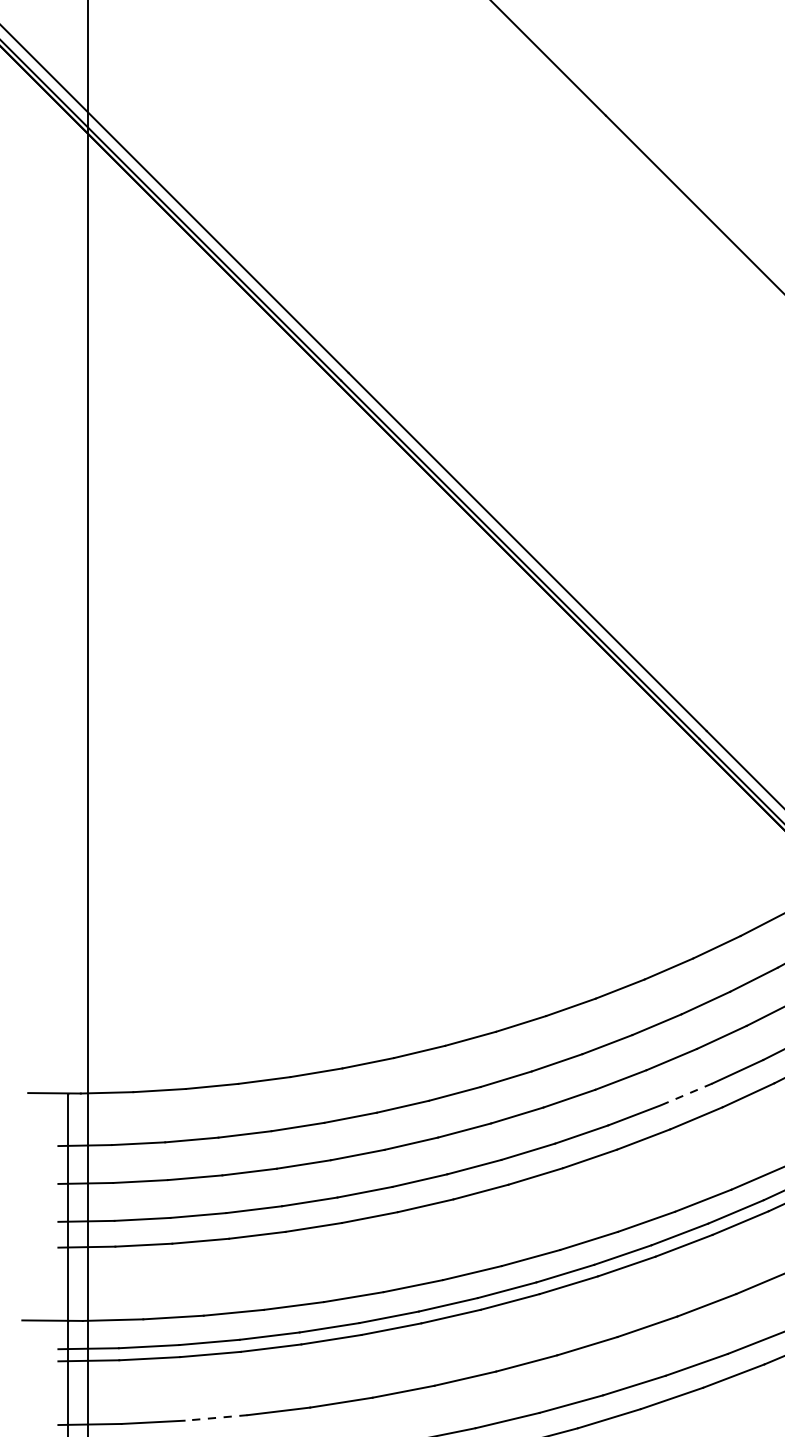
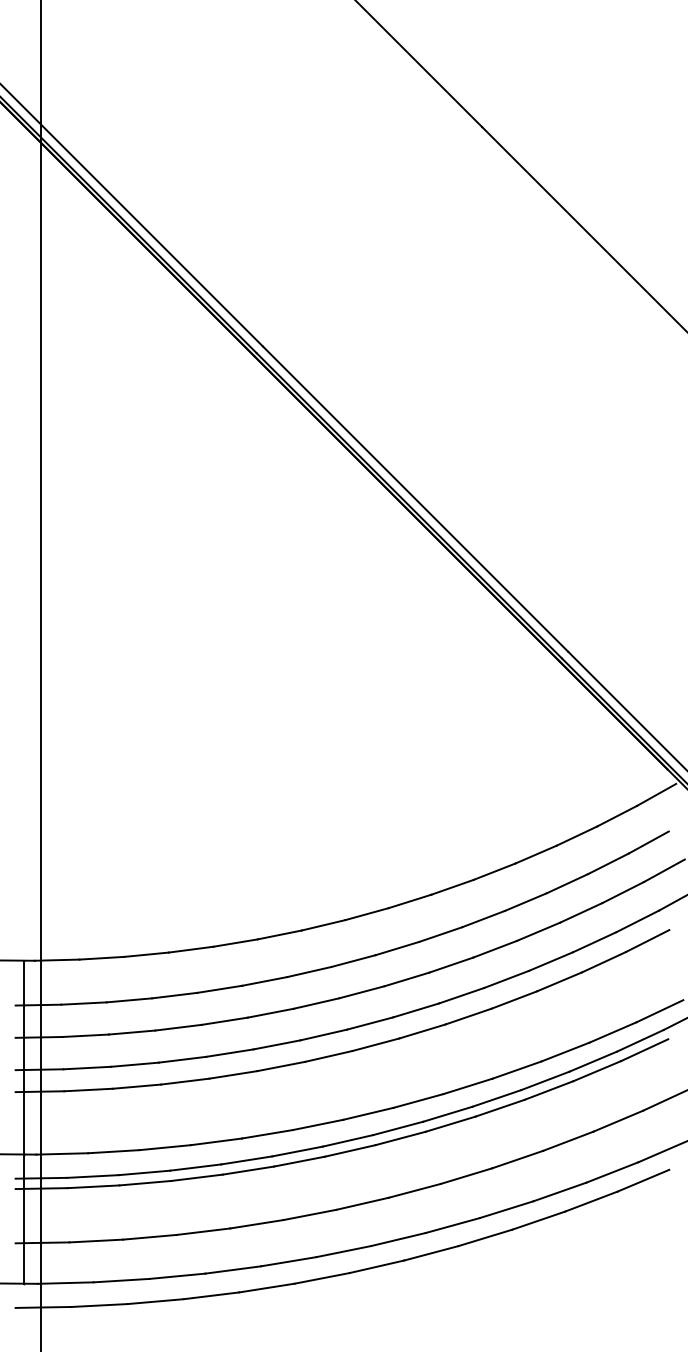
line: (685, 1094) -> (550, 961), dashed -> solid
line: (216, 1418) -> (150, 1237), dashed -> solid

